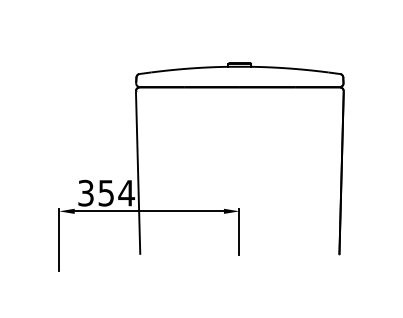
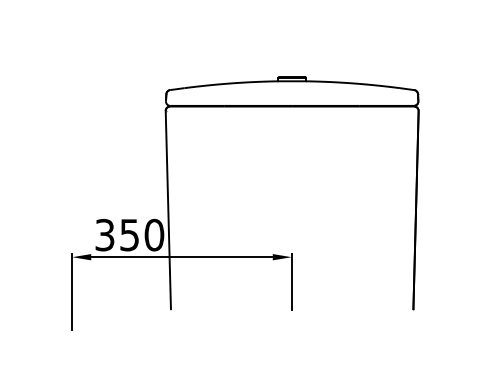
text: (126, 192) -> (154, 234), 354 -> 350

